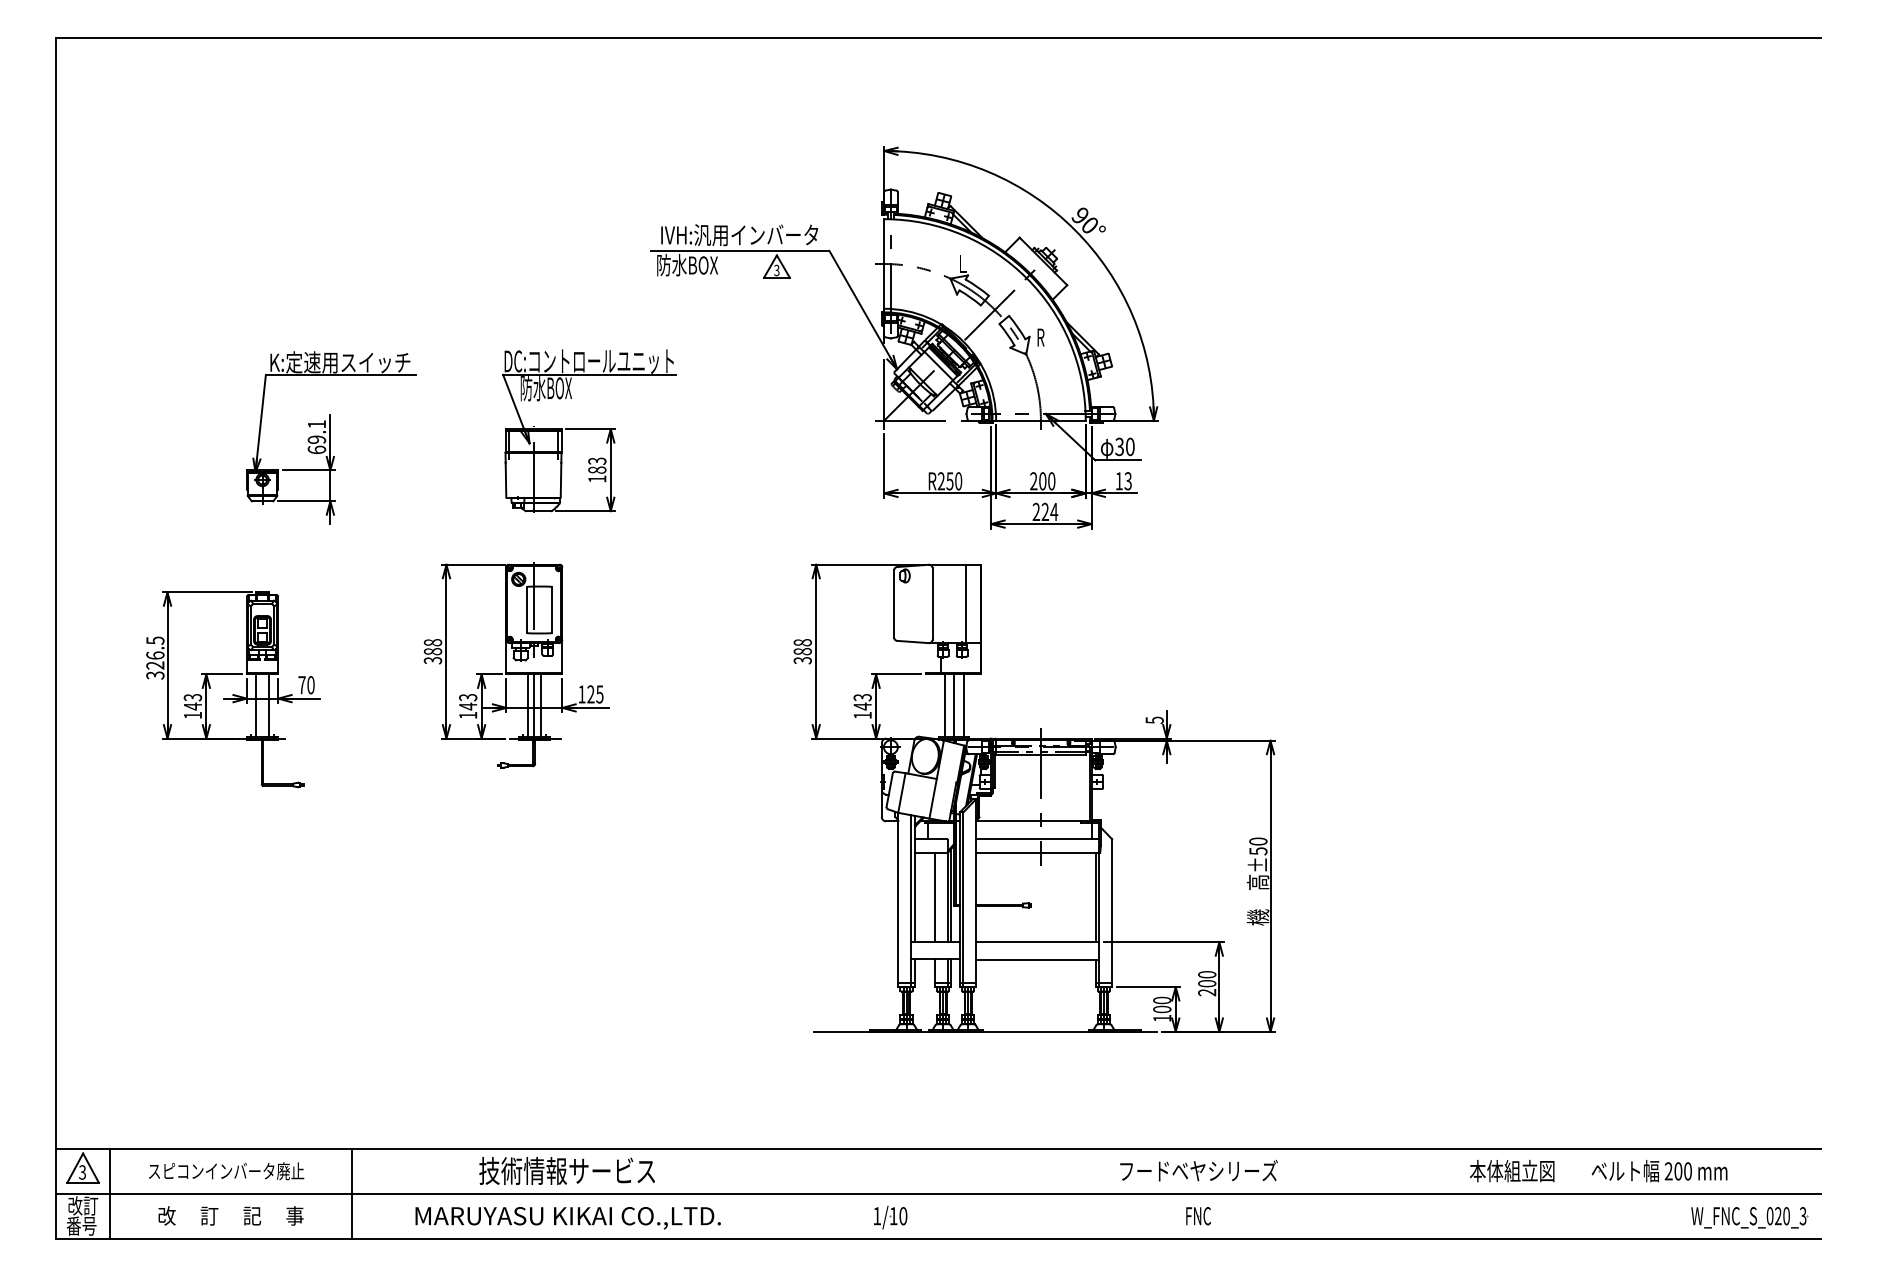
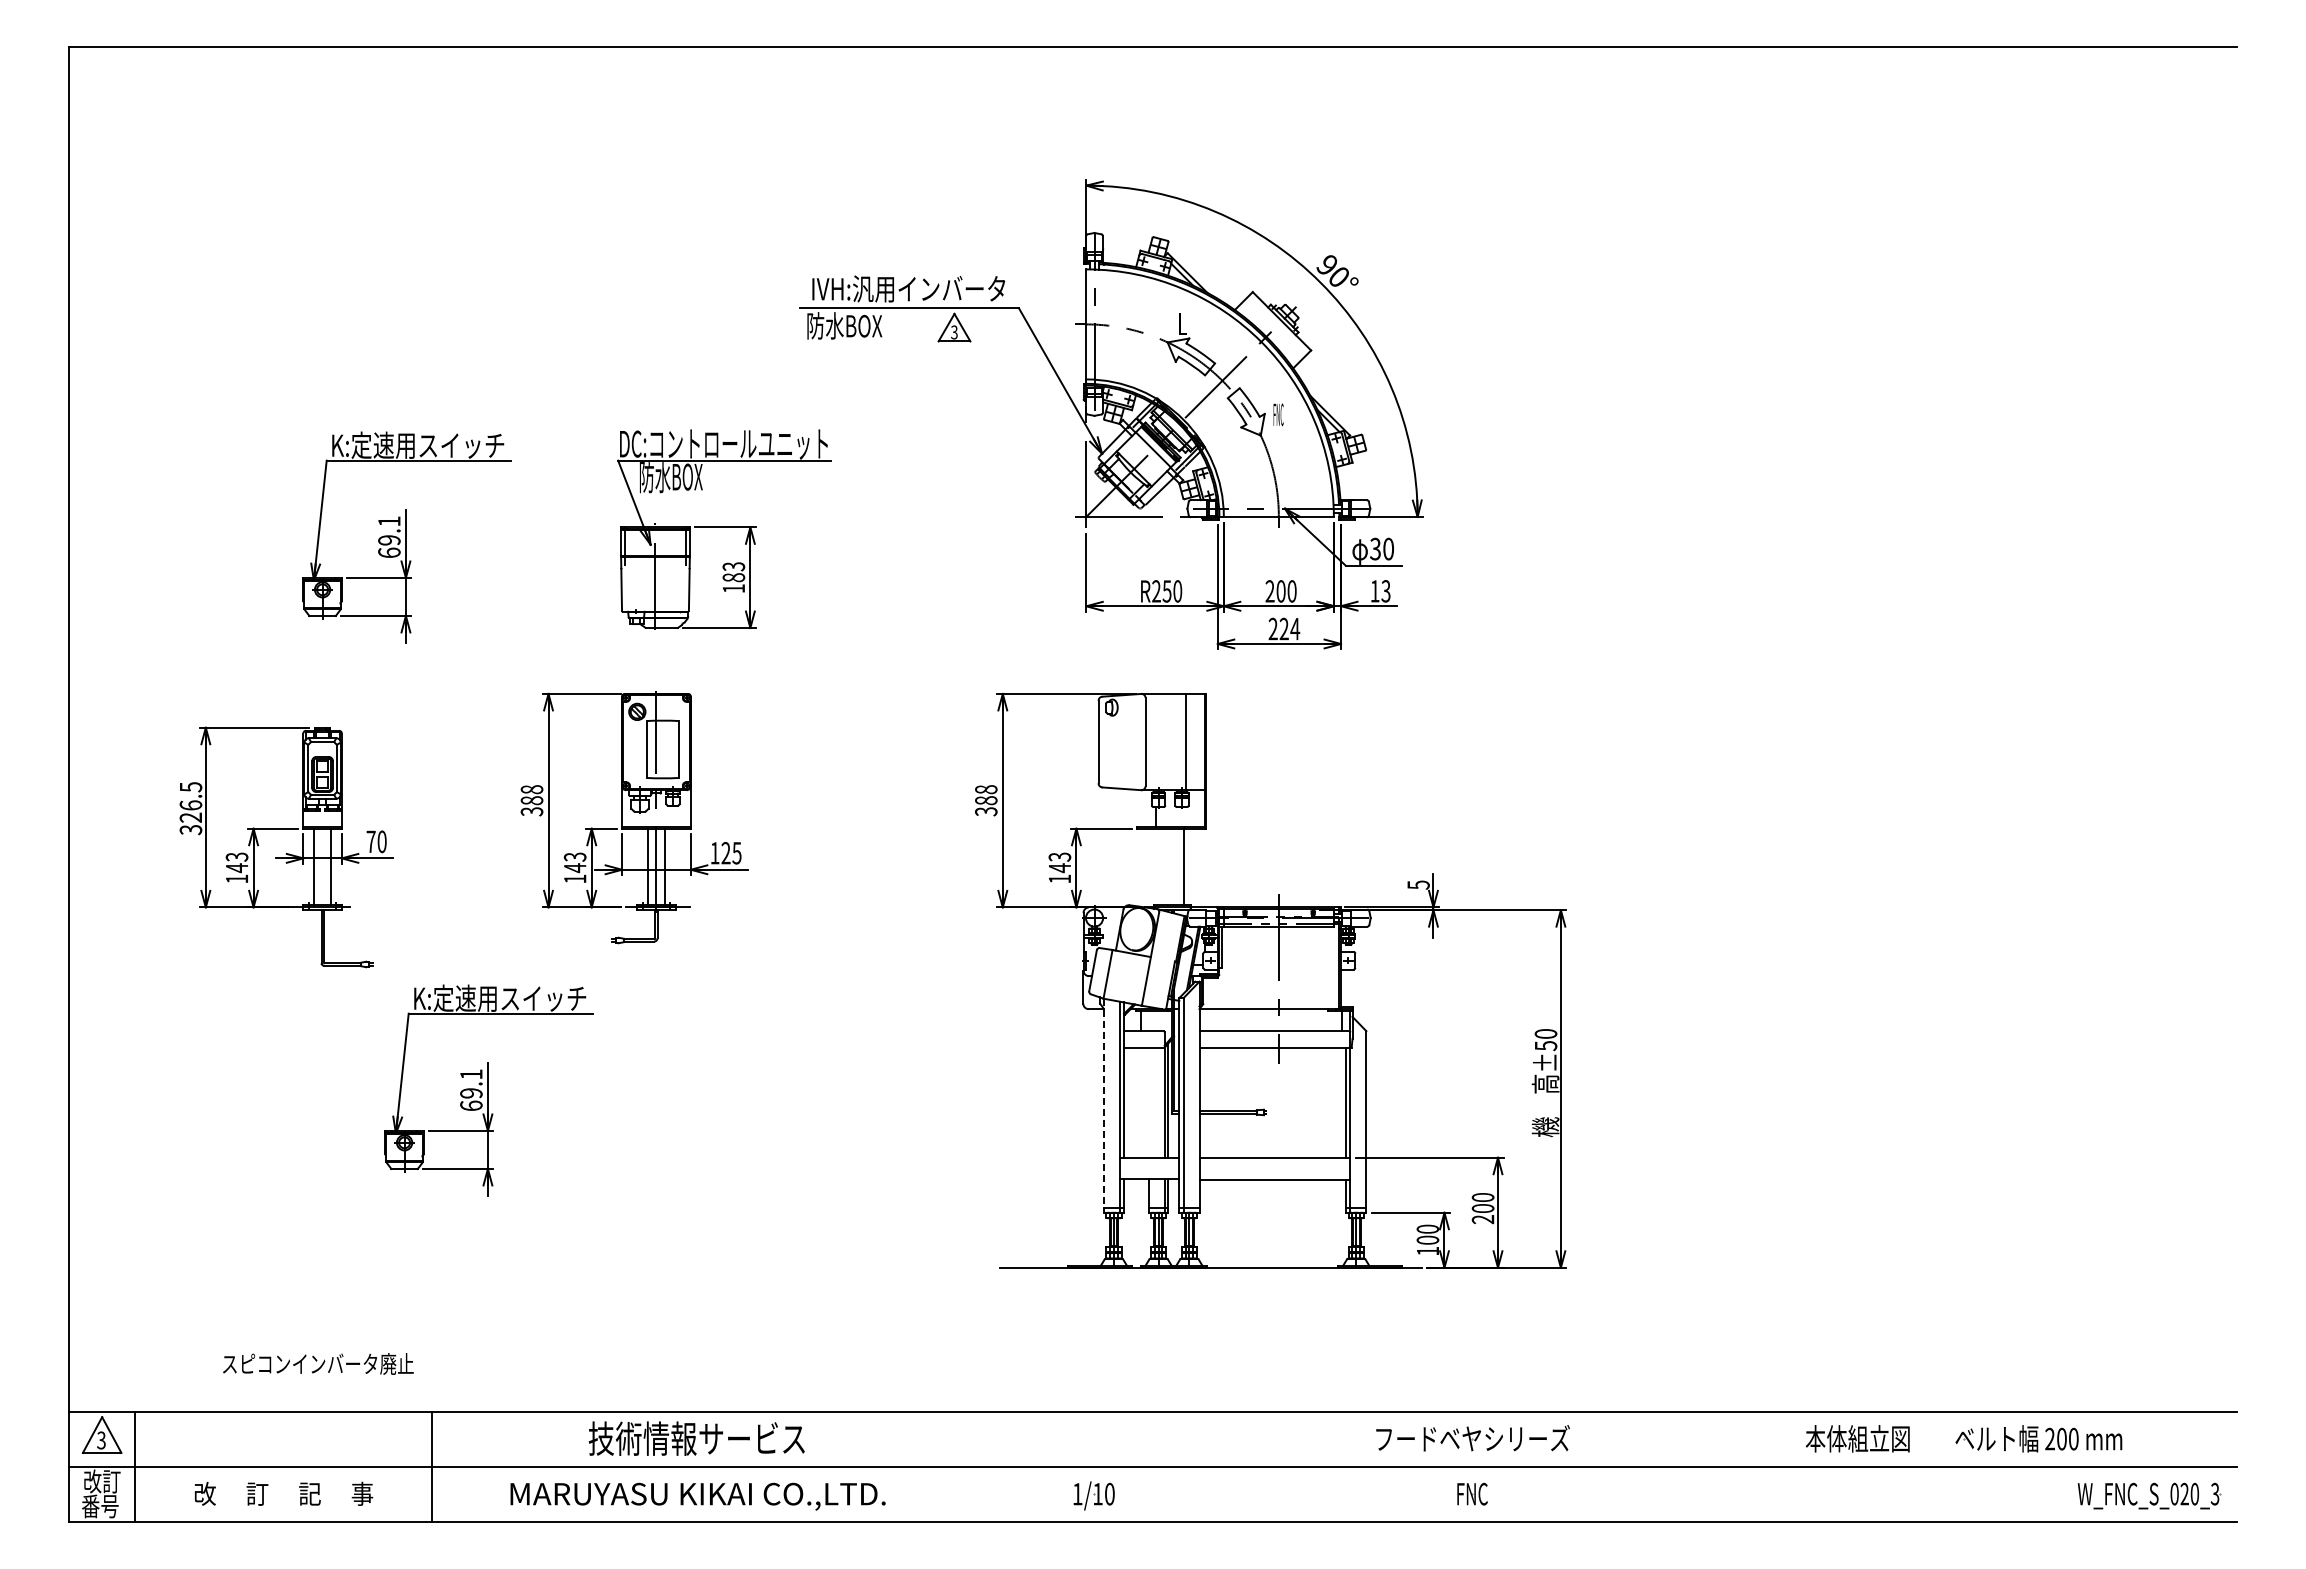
text: (1040, 337) -> (1278, 414), R -> FNC
line: (944, 705) -> (1160, 866), removed
line: (954, 705) -> (1172, 866), removed
part: (397, 887) -> (488, 1090), added
line: (934, 897) -> (1148, 1102), removed
line: (898, 900) -> (1103, 1106), solid -> dashed
text: (226, 1170) -> (318, 1363), moved

